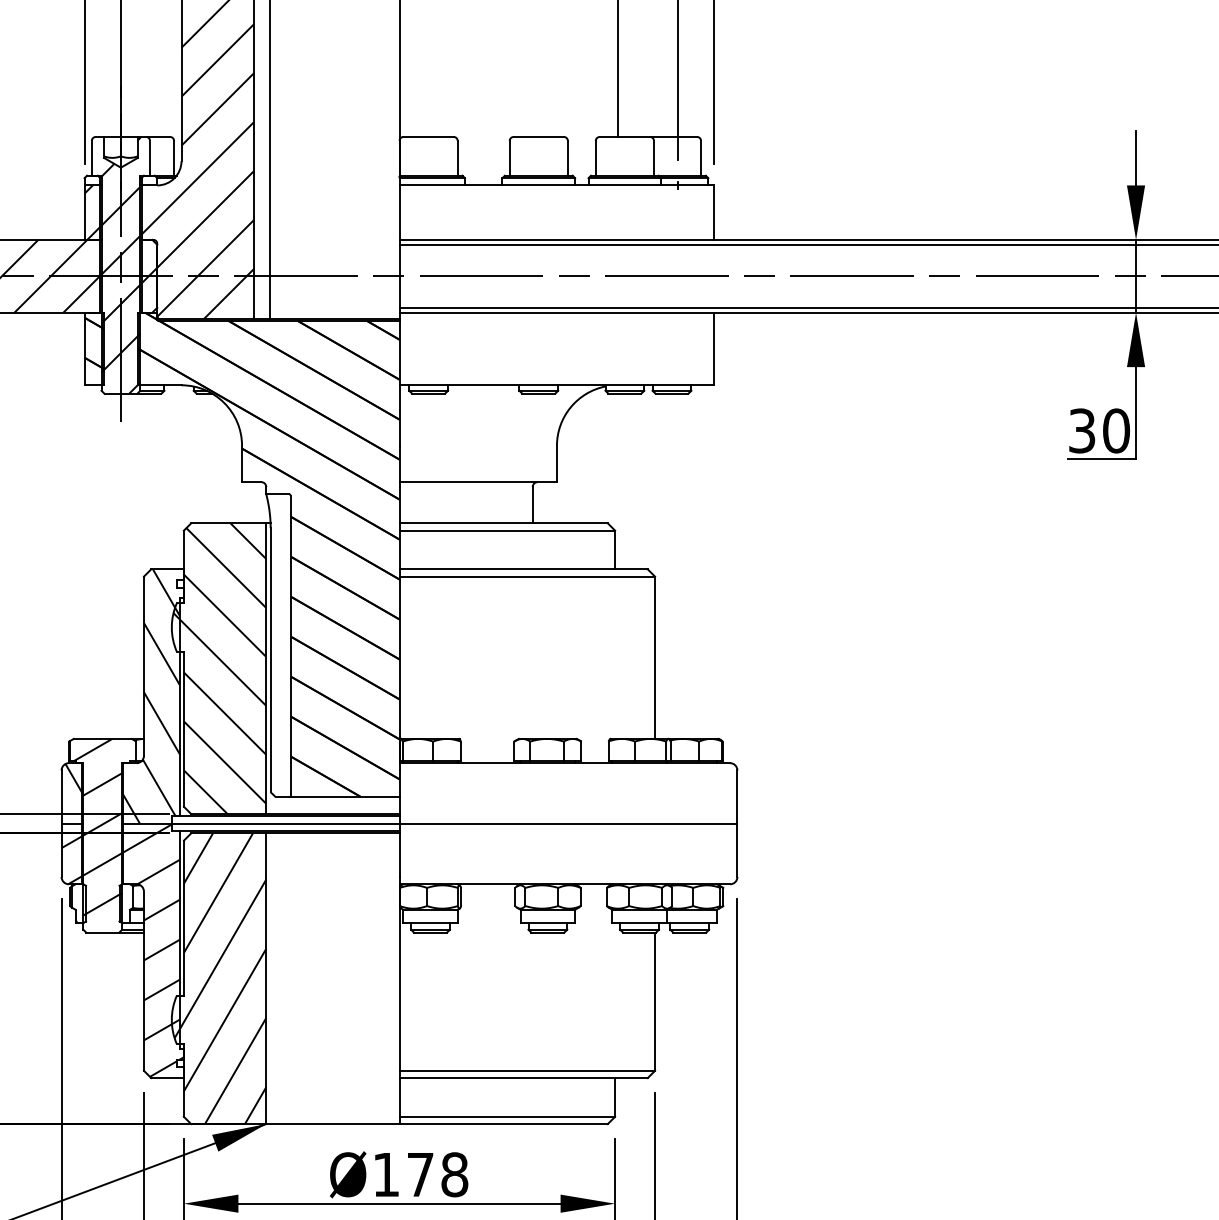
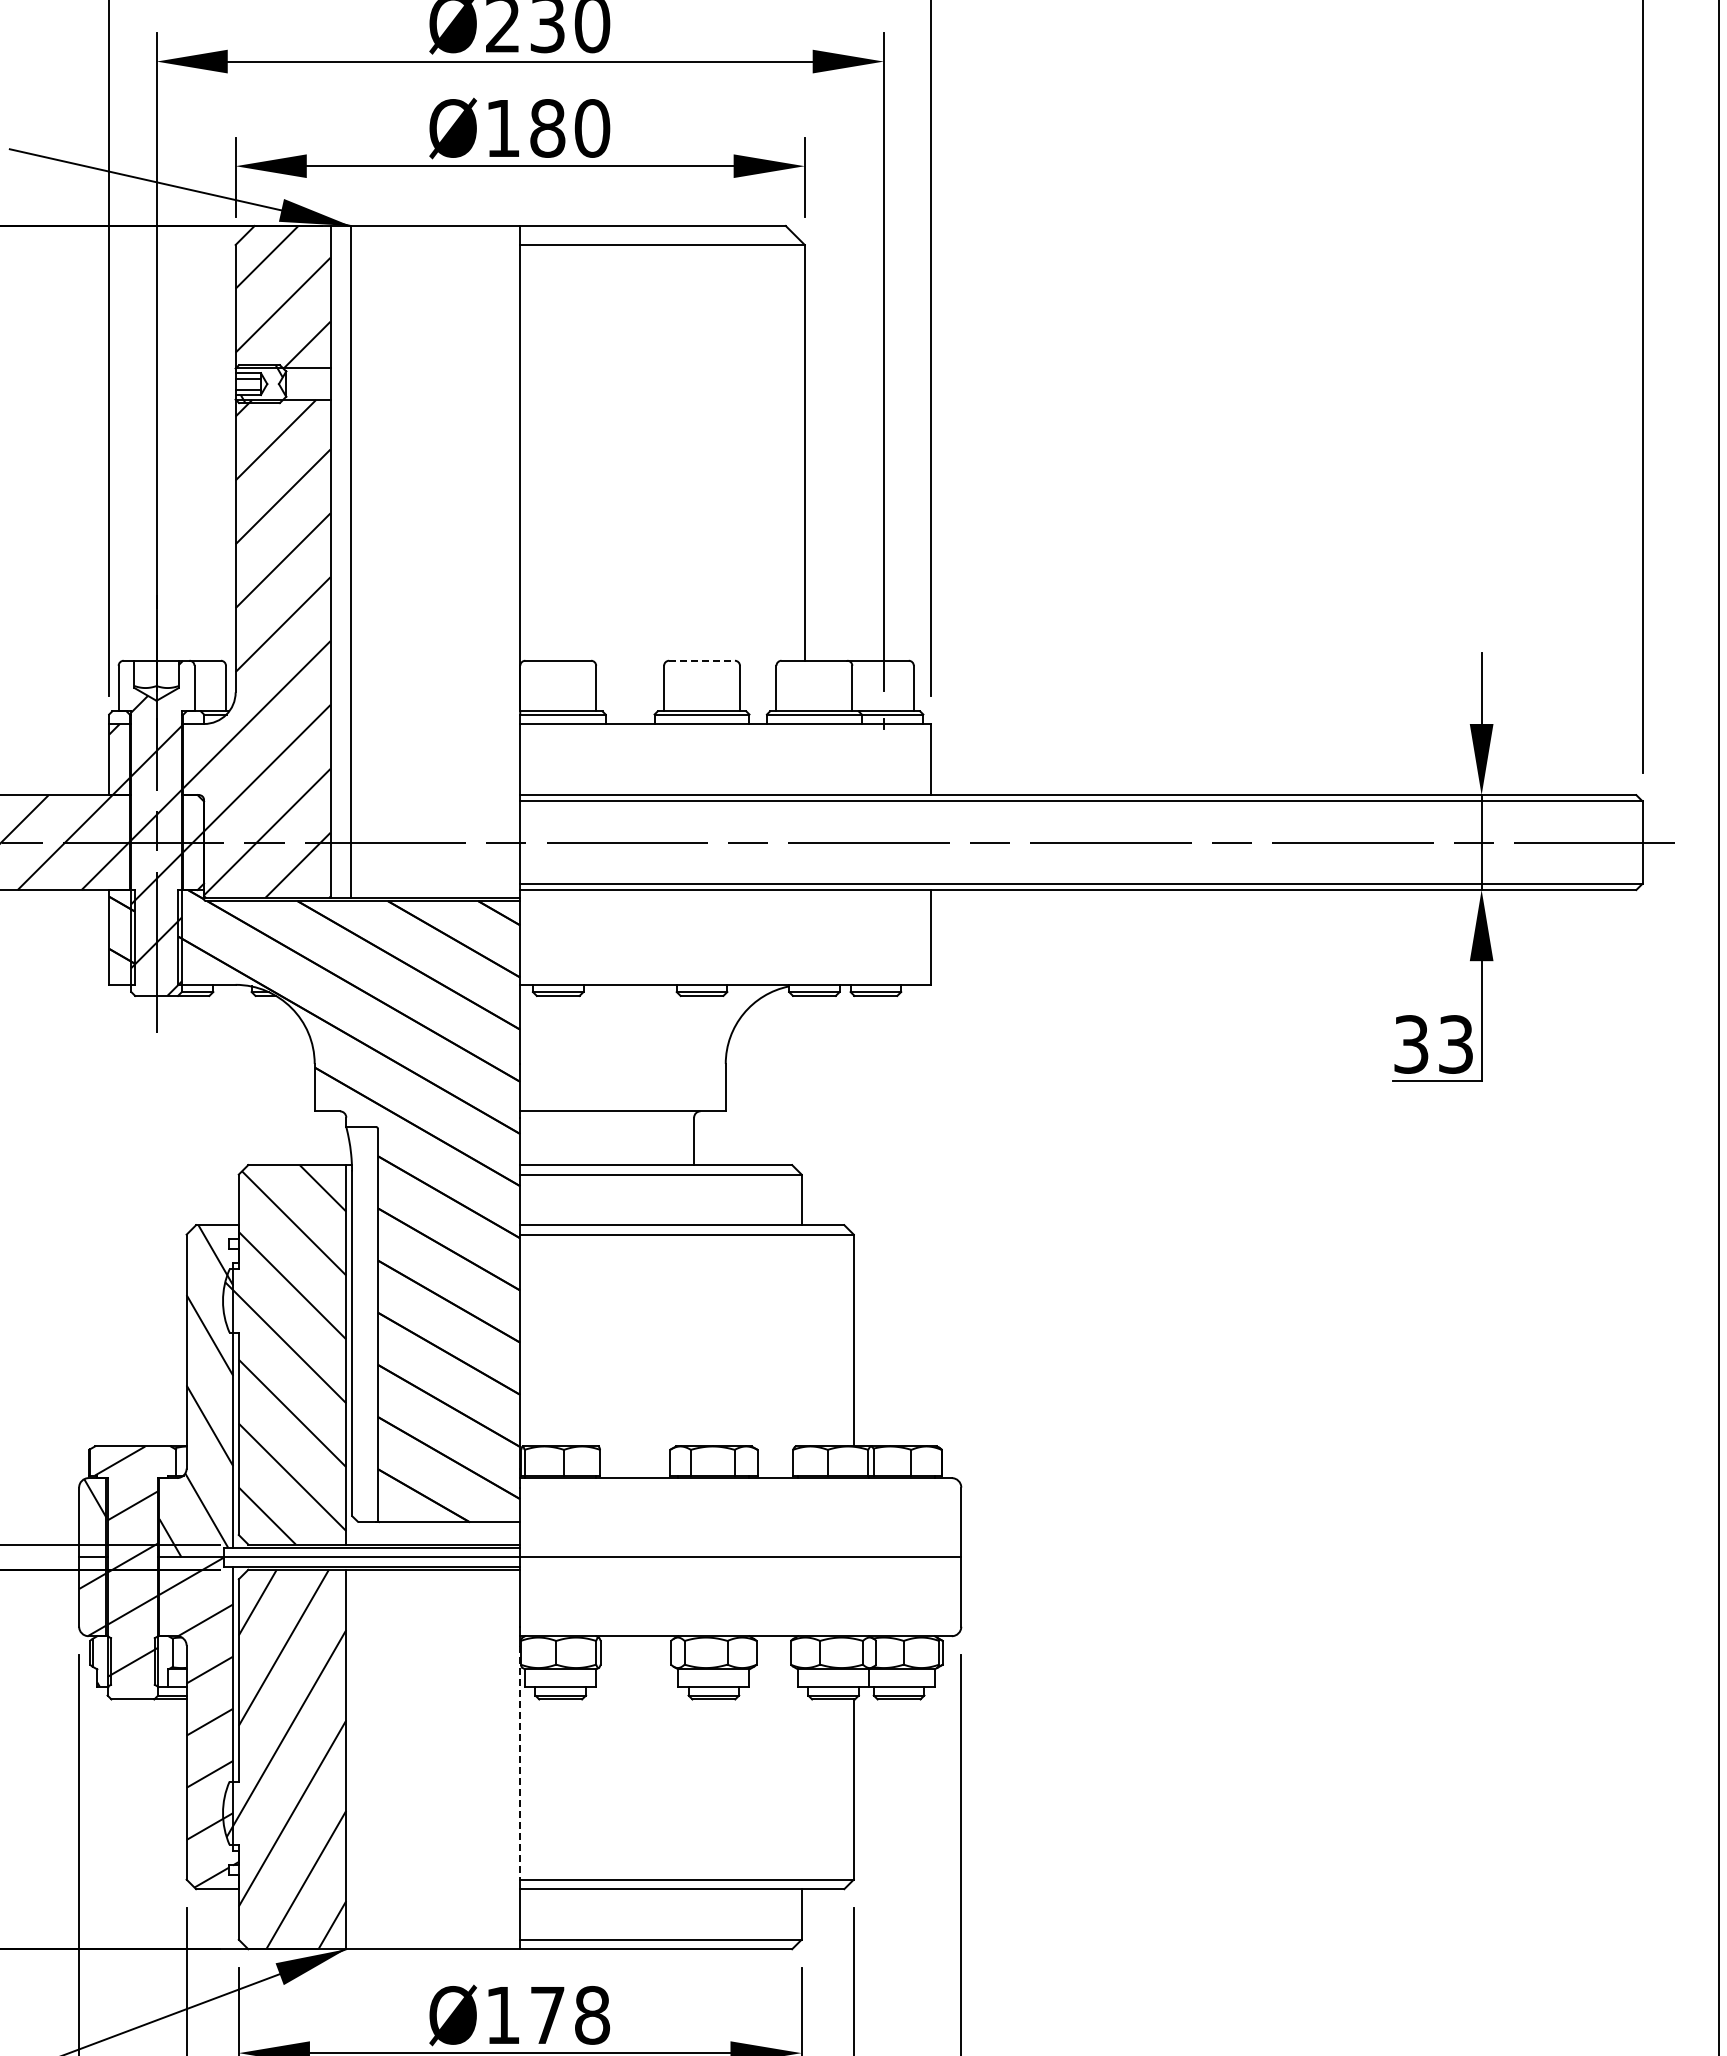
line: (539, 136) -> (702, 660), solid -> dashed
text: (1116, 430) -> (1455, 1044), 30 -> 33
line: (399, 981) -> (520, 1762), solid -> dashed

